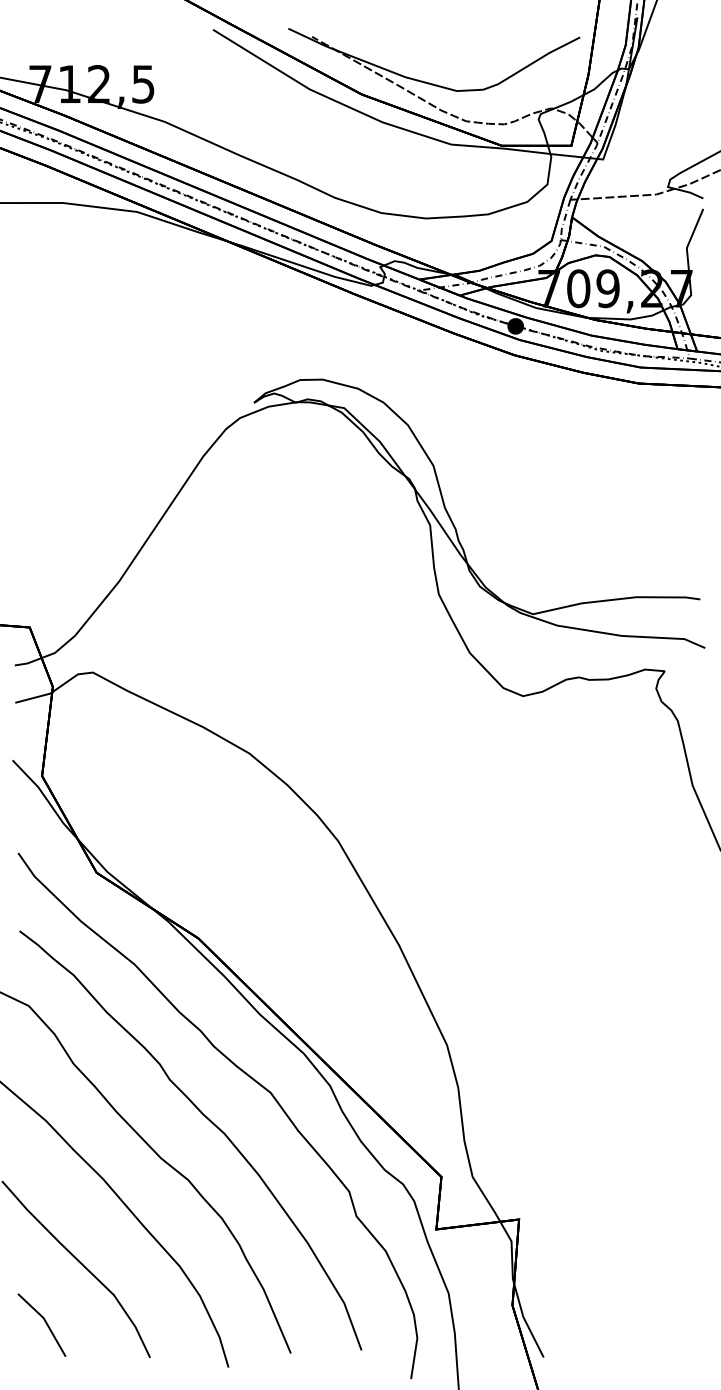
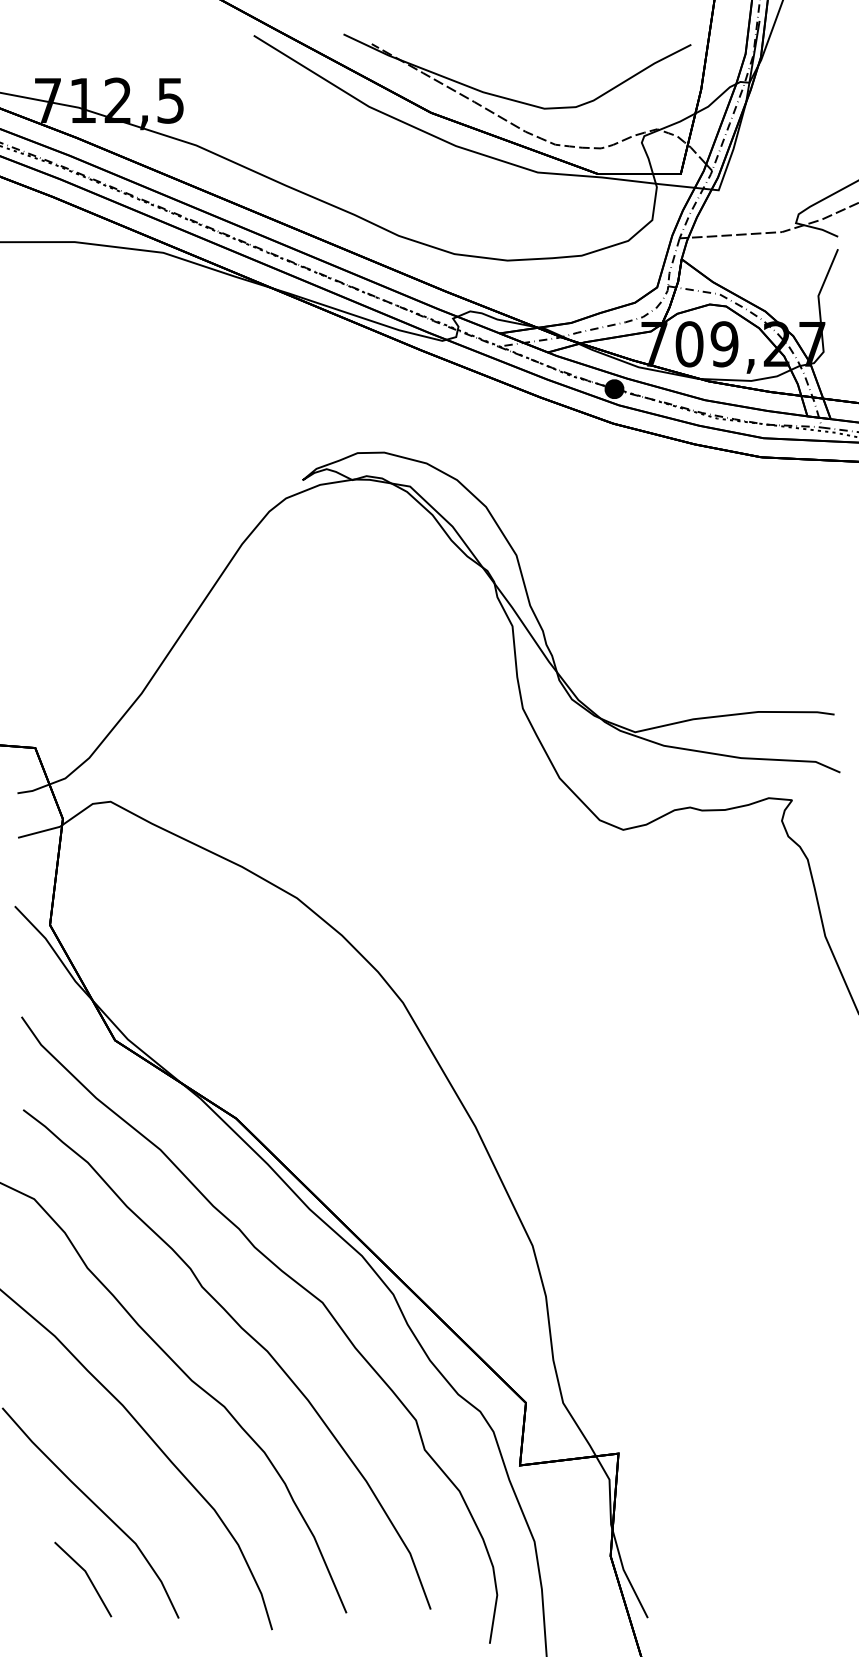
line: (45, 1323) -> (87, 1577), moved

